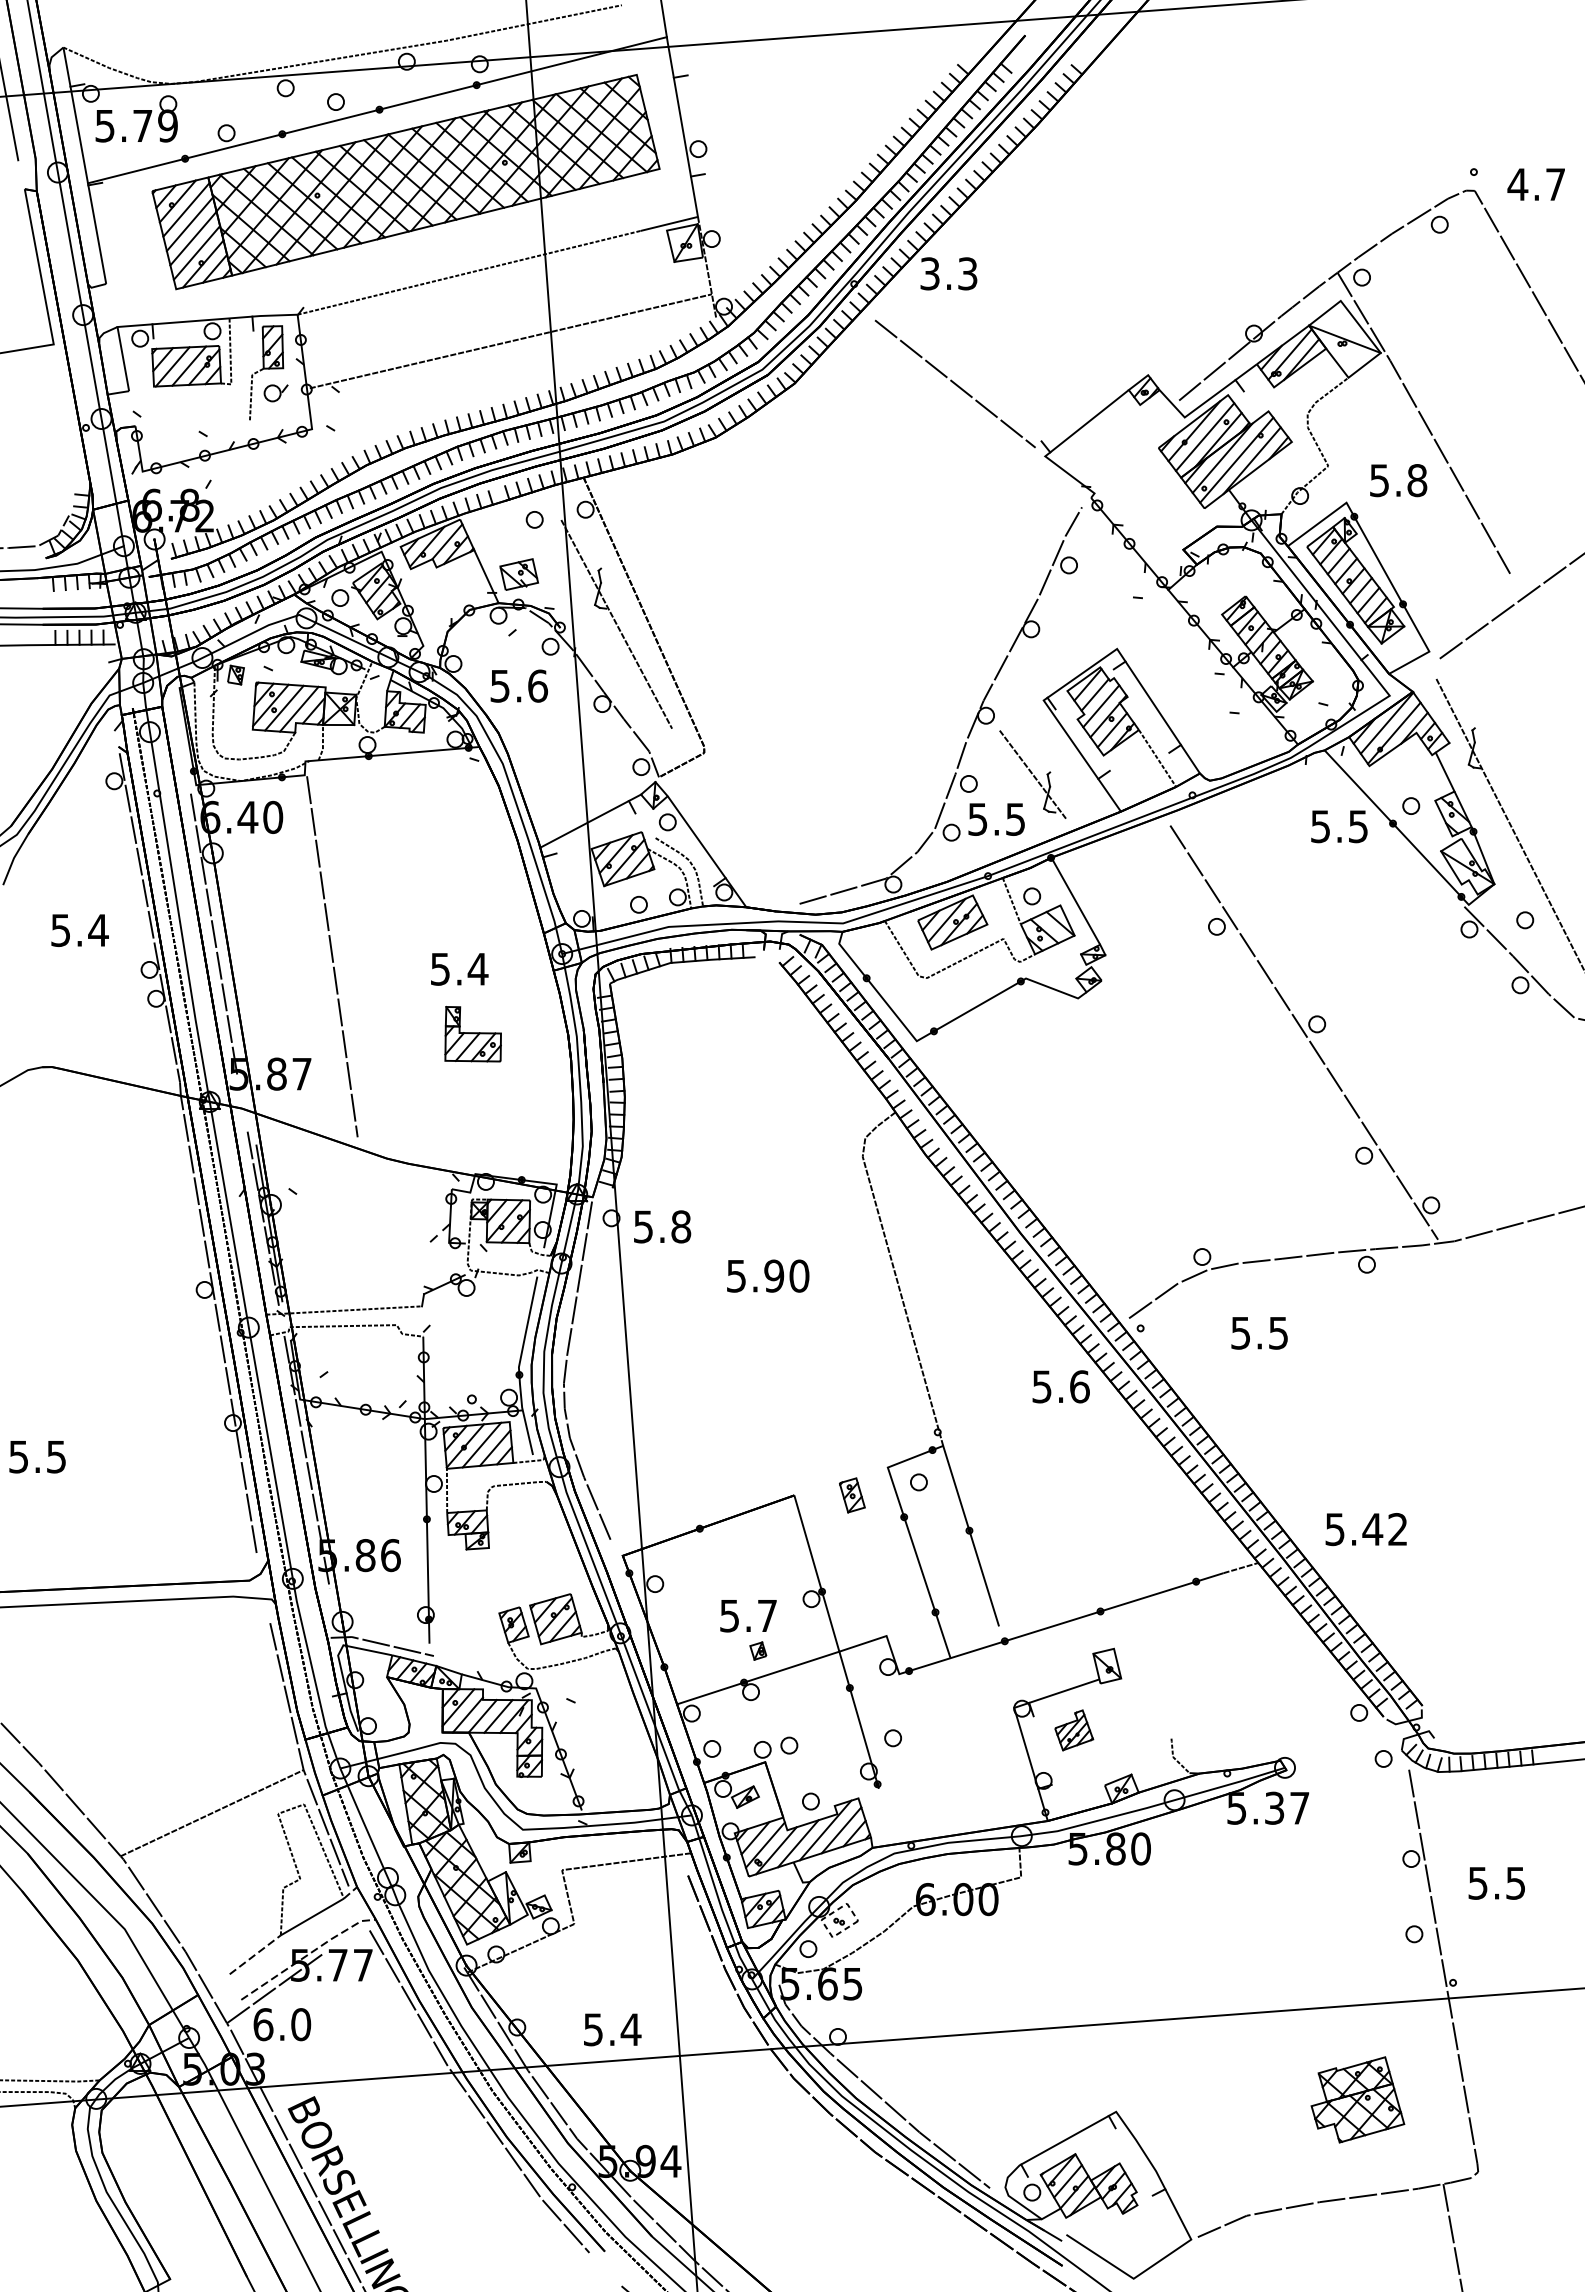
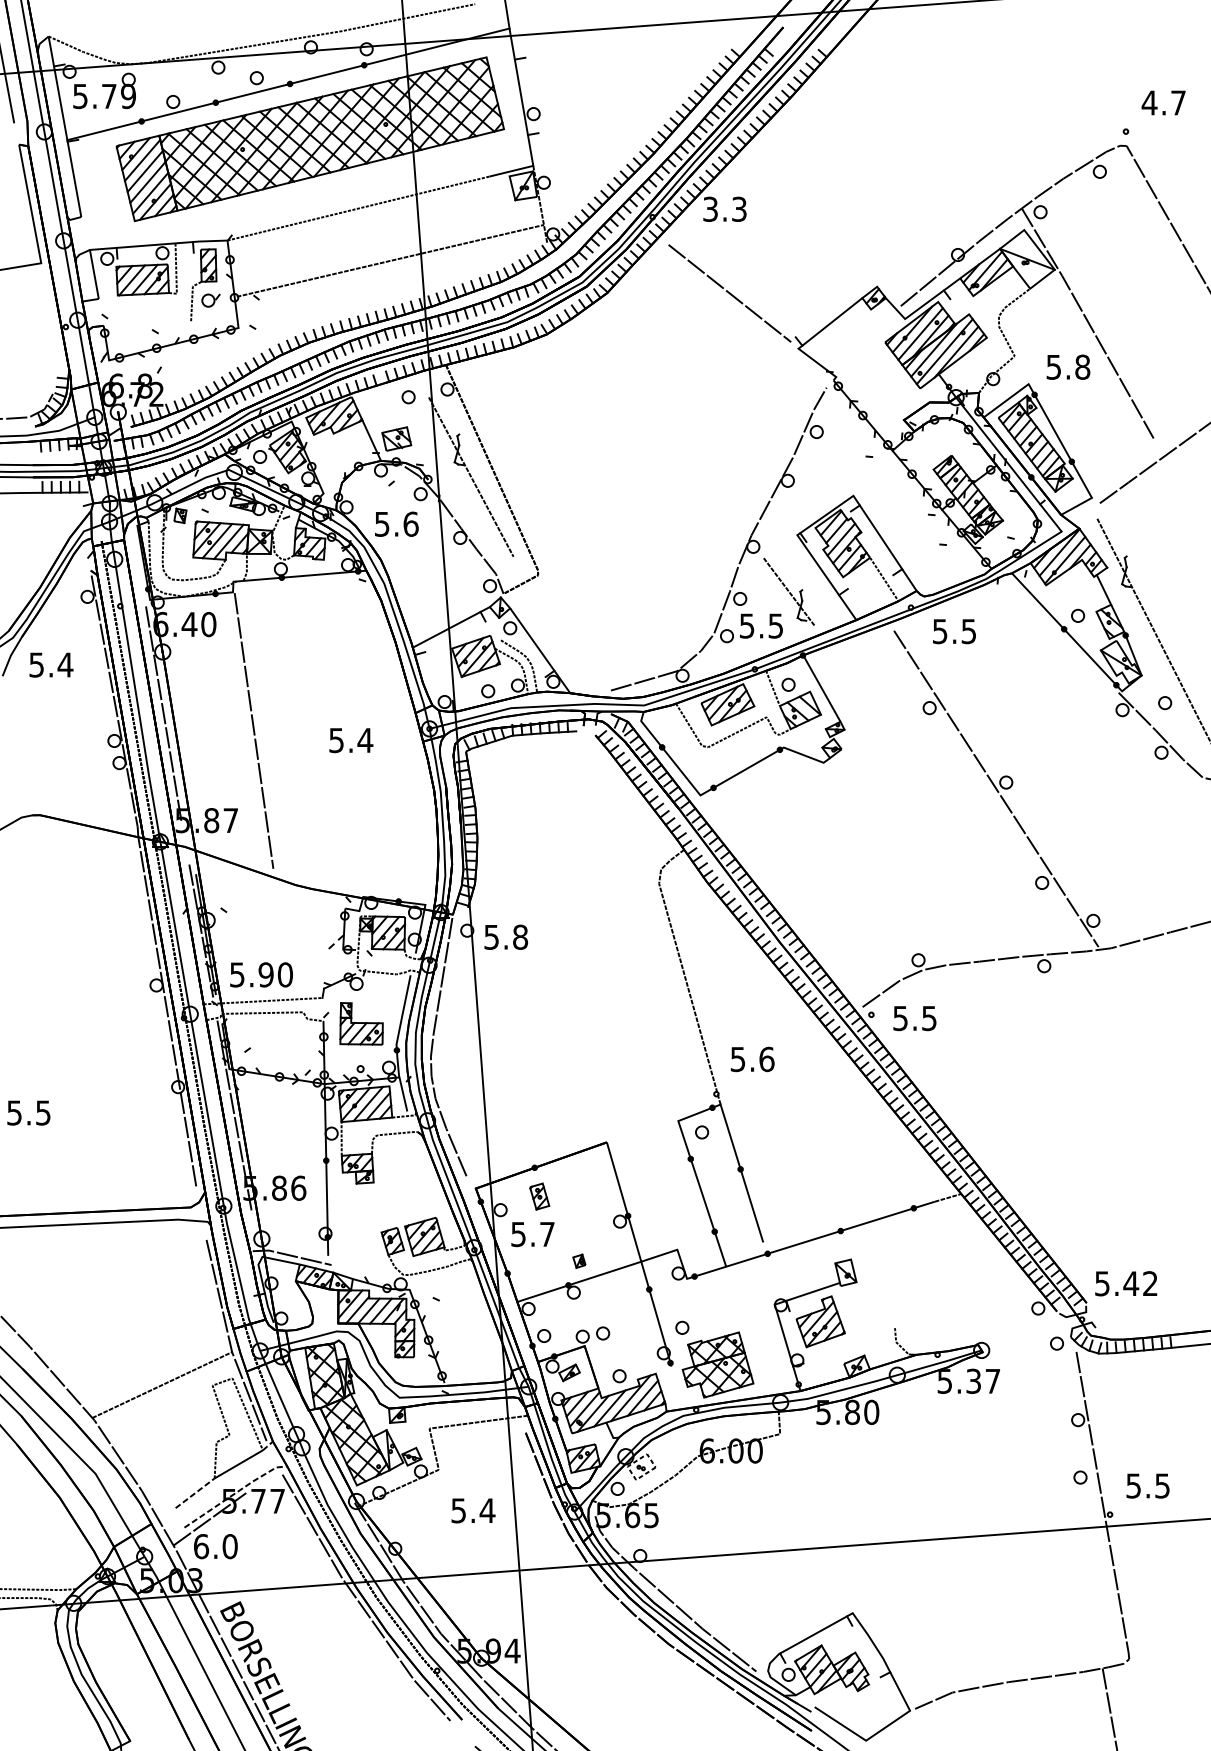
text: (1535, 184) -> (1163, 102), moved
text: (1339, 826) -> (954, 631), moved
text: (79, 930) -> (50, 665), moved
part: (472, 1034) -> (361, 1024), moved
text: (768, 1275) -> (261, 974), moved
text: (1259, 1333) -> (914, 1018), moved
text: (1060, 1386) -> (752, 1059), moved
part: (852, 1495) -> (539, 1196), moved
text: (1365, 1529) -> (1125, 1283), moved
text: (748, 1616) -> (532, 1234), moved
part: (1073, 1730) -> (820, 1321), size x1.67
text: (1496, 1883) -> (1147, 1486), moved
text: (612, 2029) -> (473, 1510), moved
part: (1357, 2099) -> (717, 1364), moved

